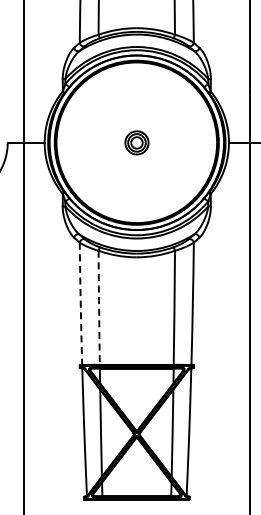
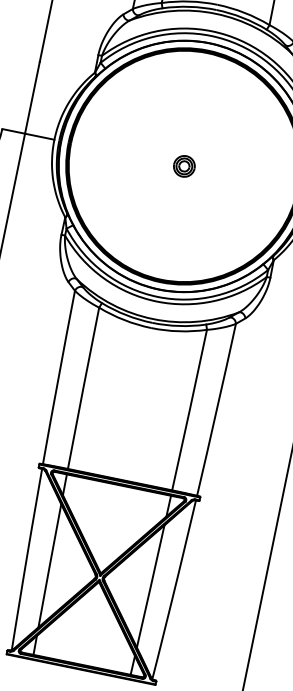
part: (136, 142) -> (184, 165), size x0.62
arc: (80, 303) -> (58, 376), dashed -> solid
arc: (99, 307) -> (84, 388), dashed -> solid

